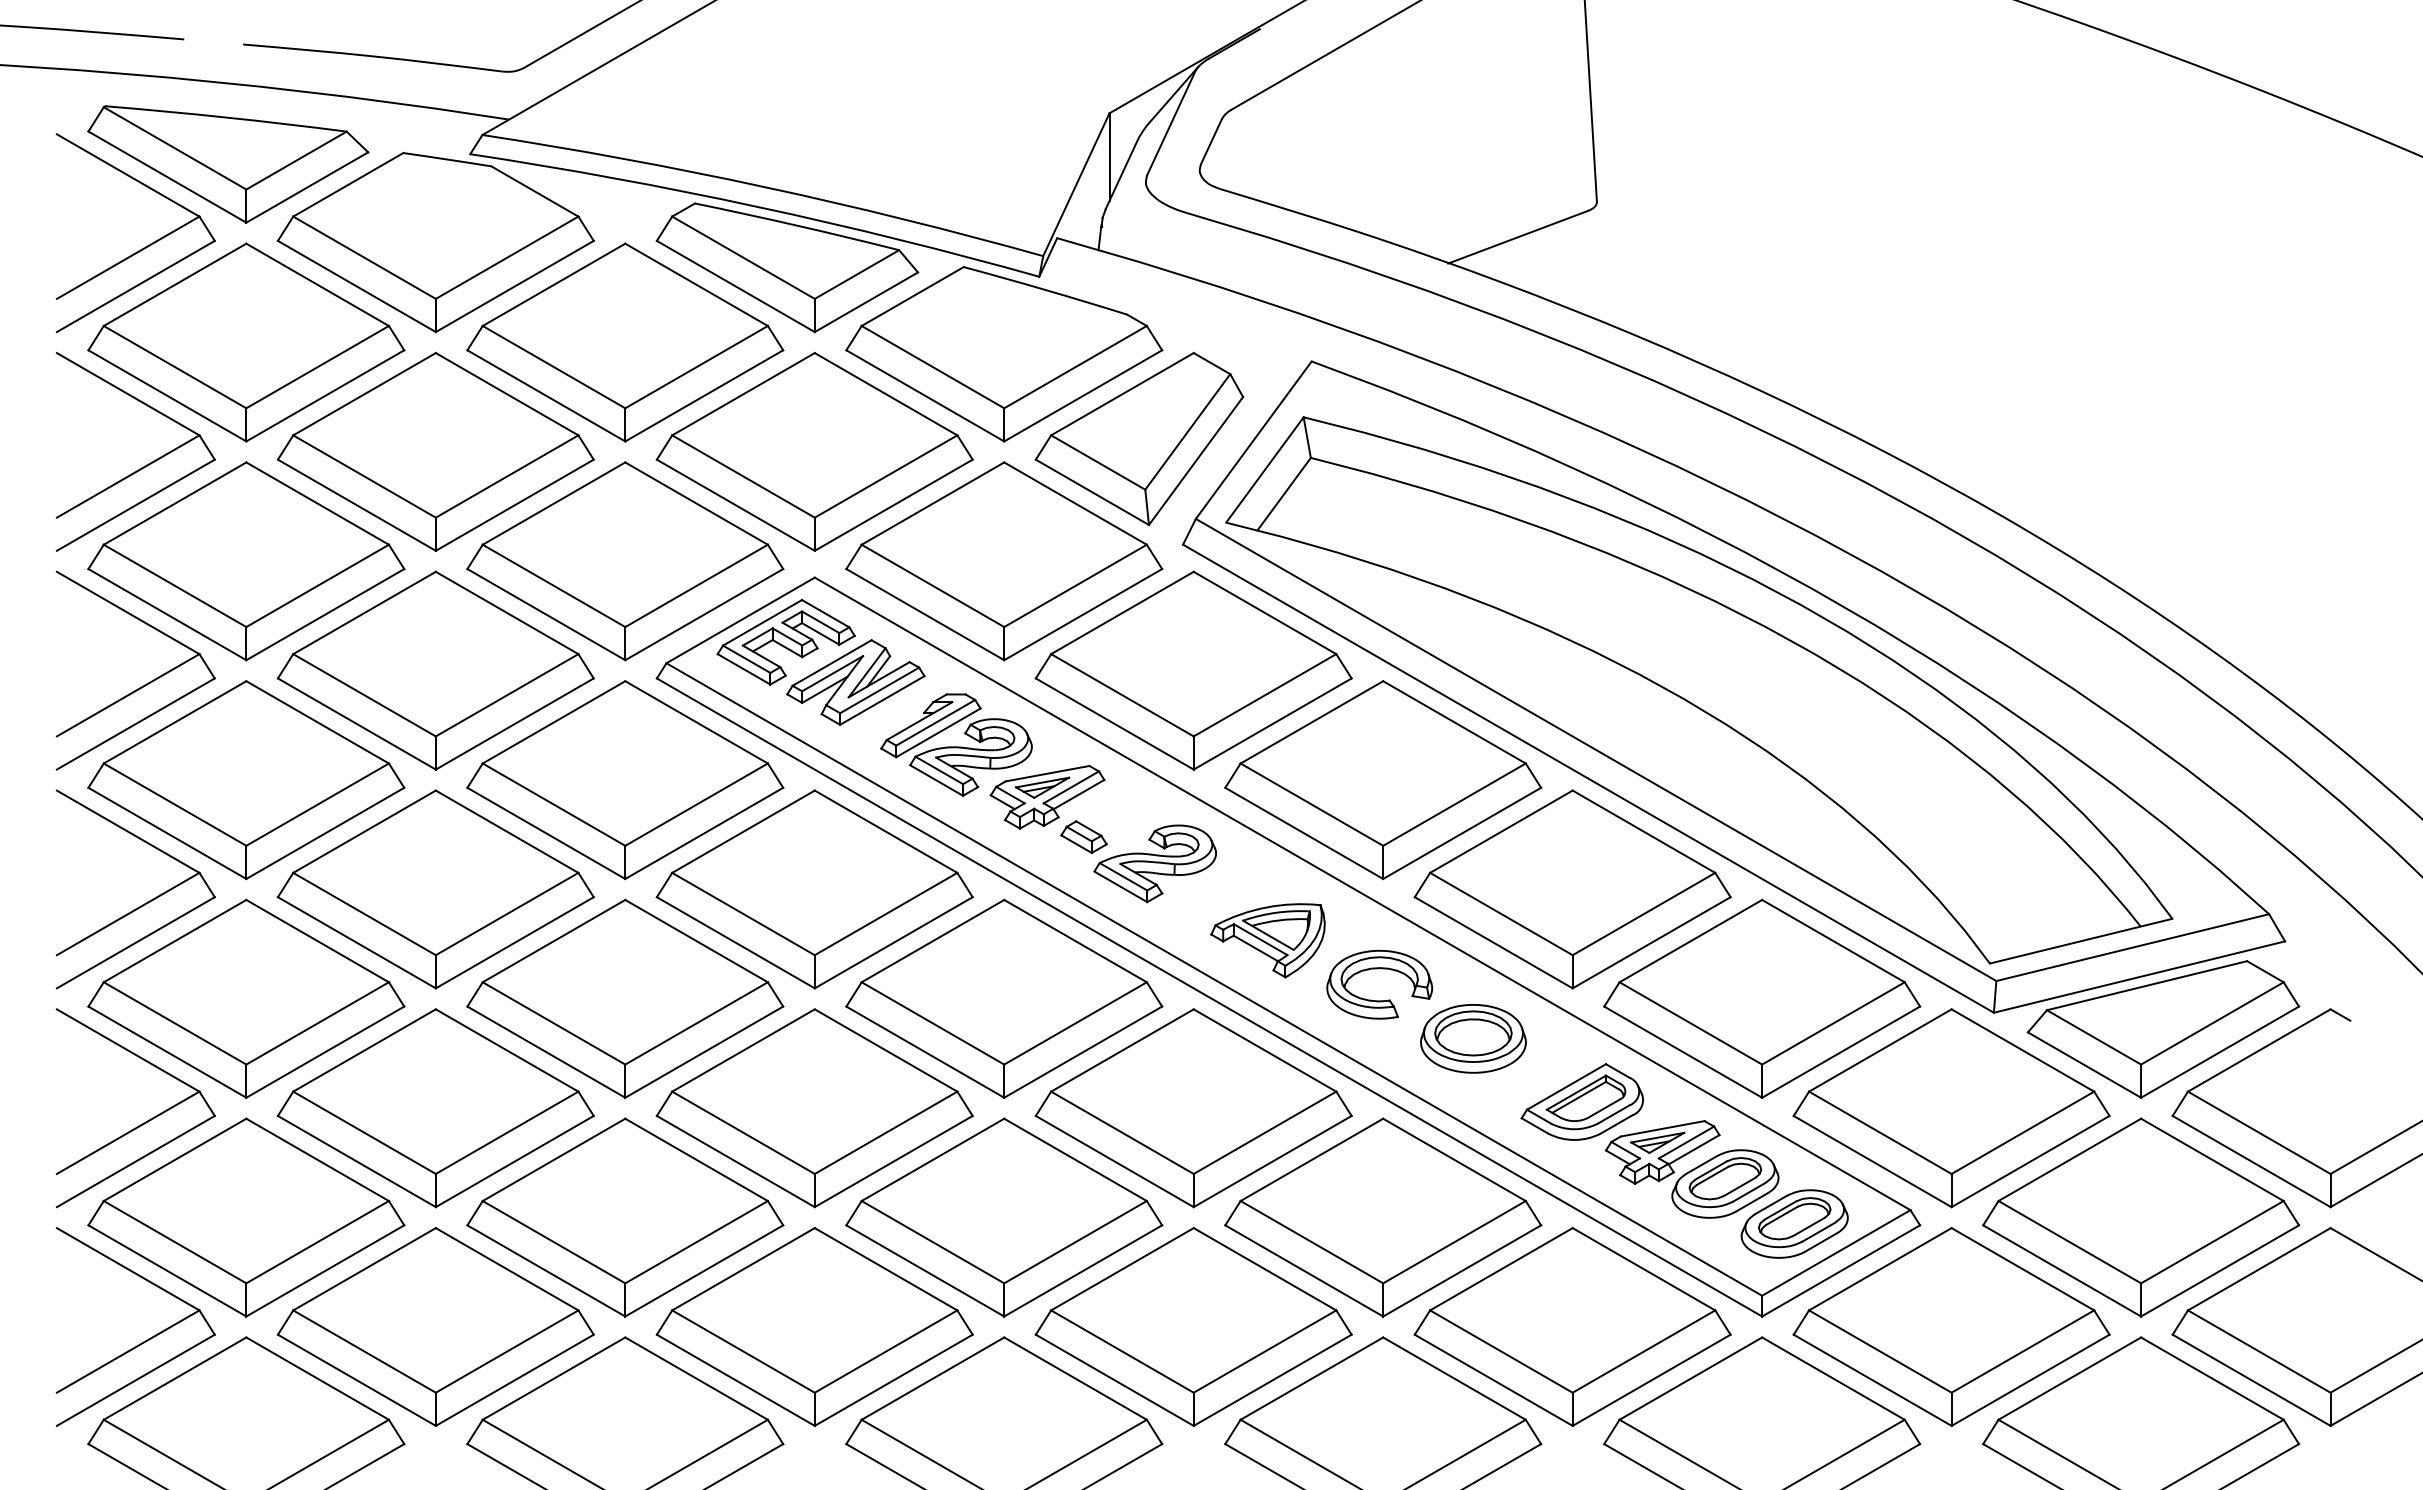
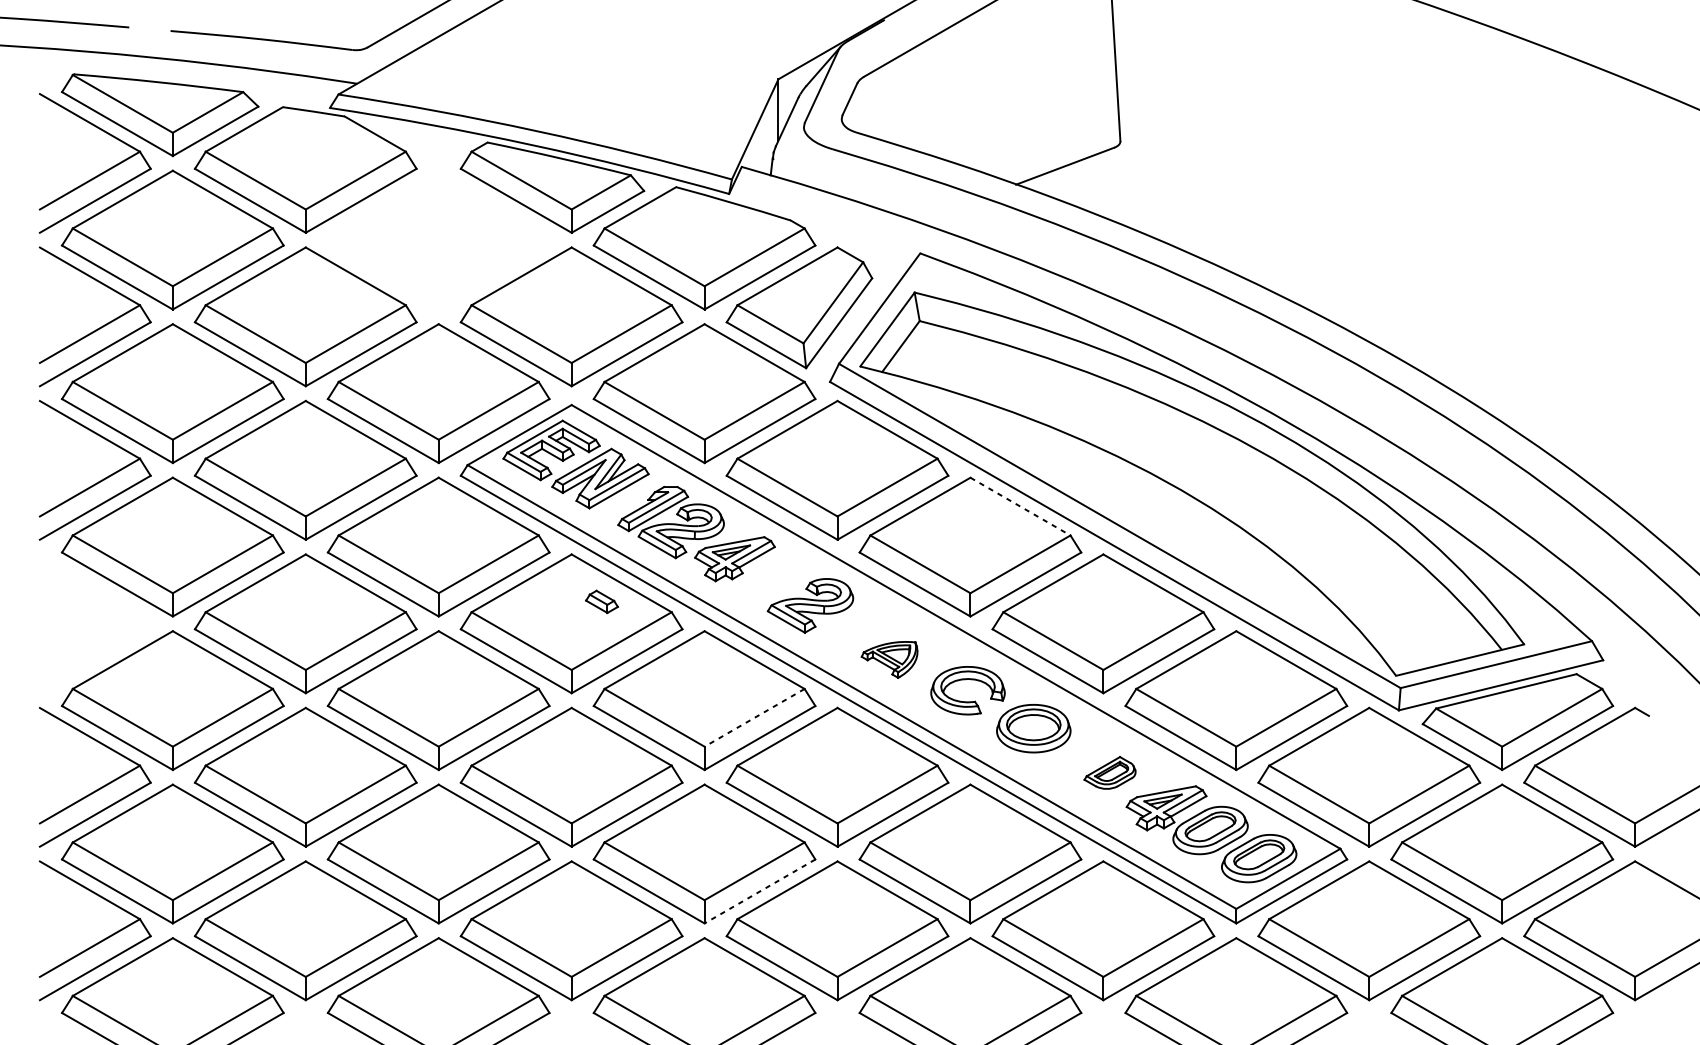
part: (625, 342) -> (438, 240), removed
line: (1454, 722) -> (1020, 506), solid -> dashed
part: (1083, 836) -> (601, 601), moved
part: (142, 904) -> (99, 634), removed
part: (1267, 940) -> (889, 659), size x0.7
line: (1075, 1023) -> (754, 717), solid -> dashed
part: (1581, 1101) -> (1109, 772), size x0.6
line: (1082, 1271) -> (759, 891), solid -> dashed

